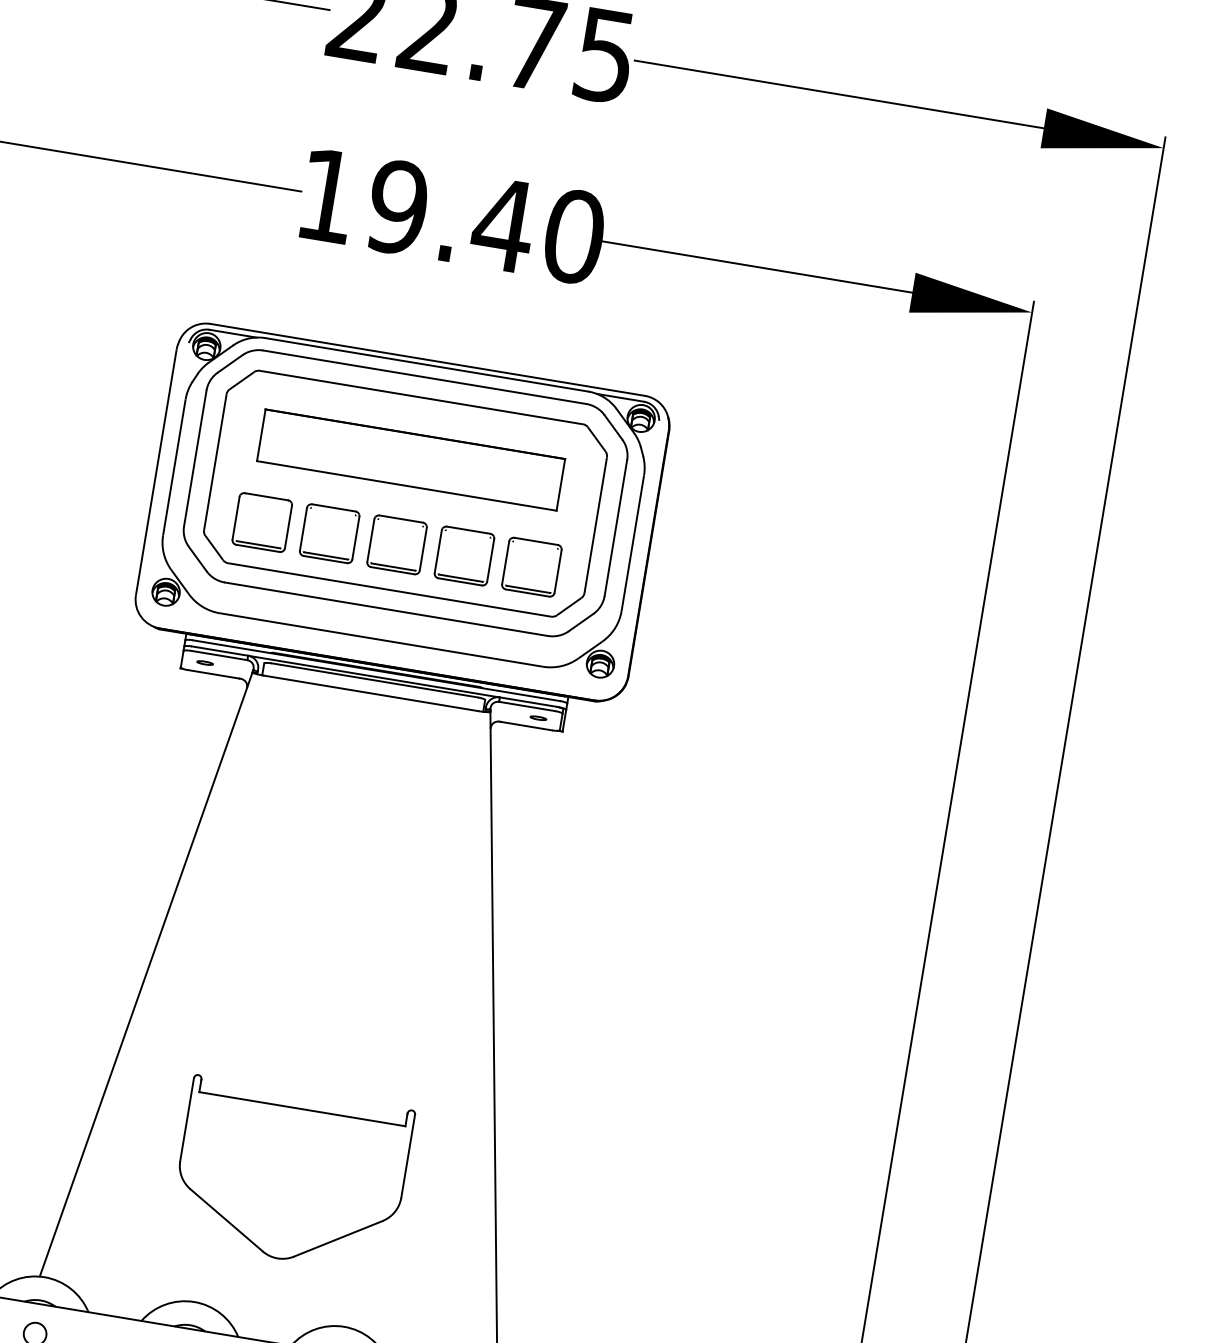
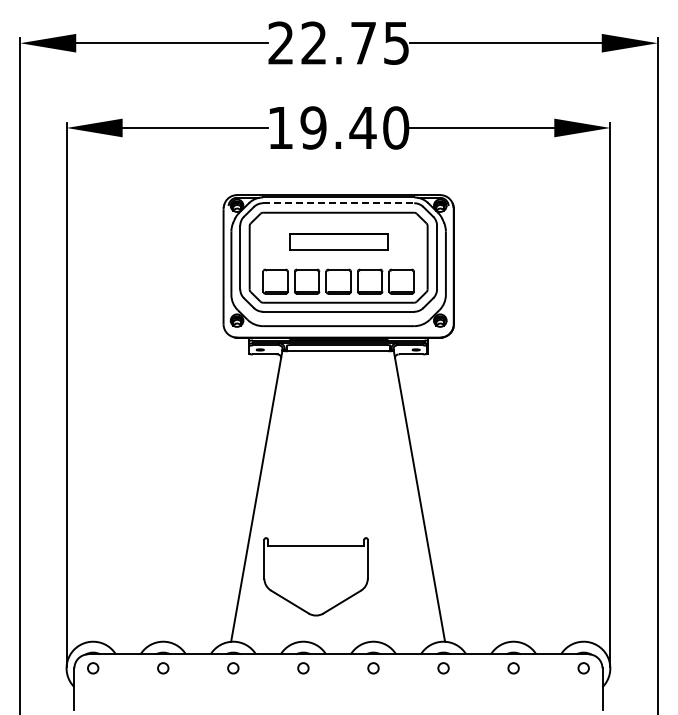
line: (424, 377) -> (338, 203), solid -> dashed
part: (410, 458) -> (338, 241), size x0.7
part: (290, 1174) -> (315, 576), moved

